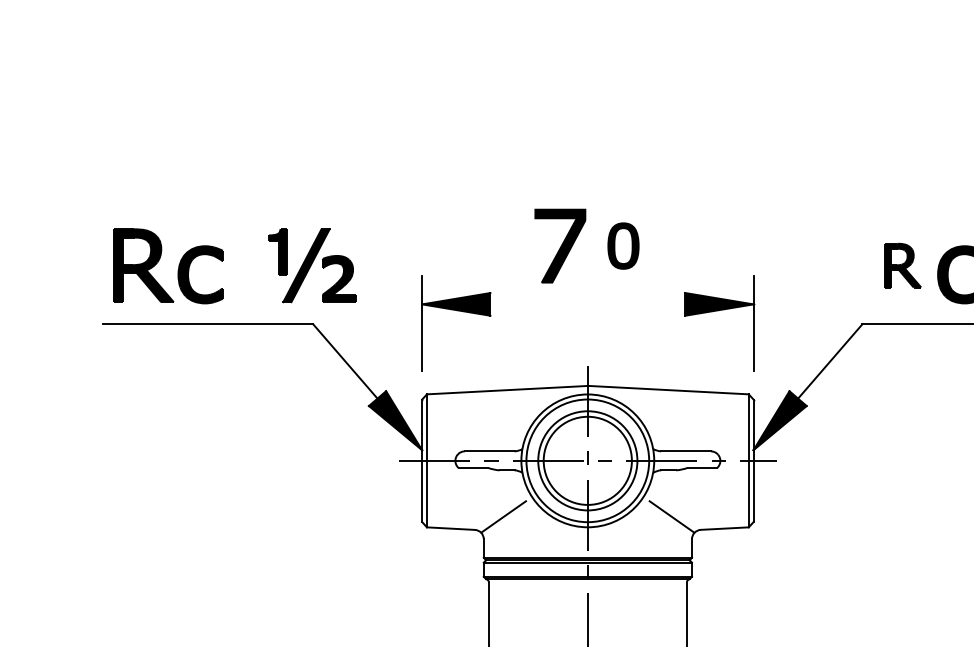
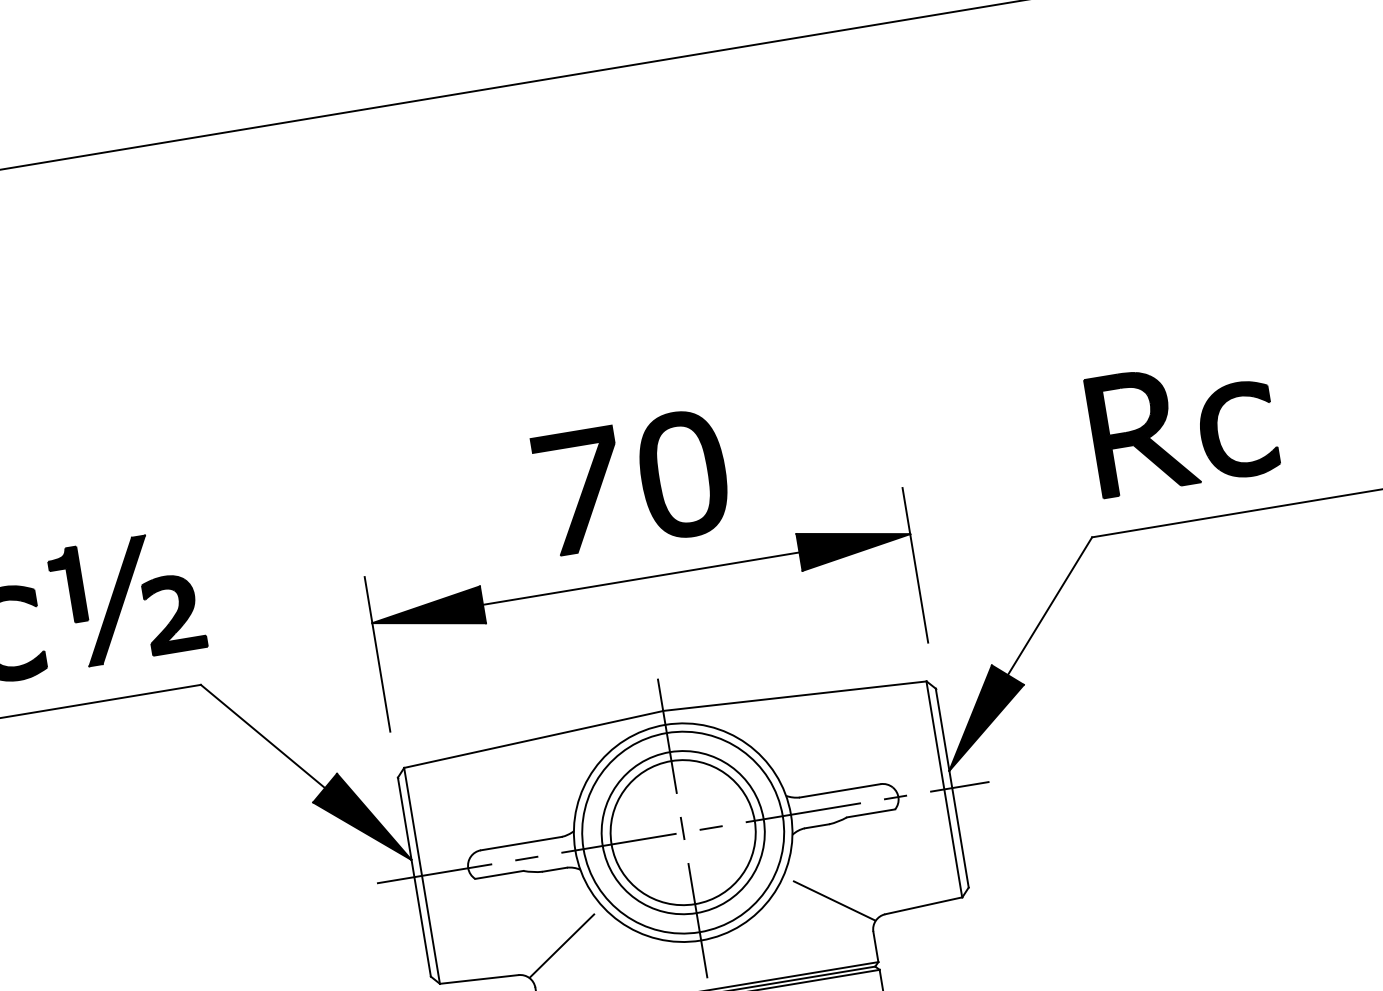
part: (623, 245) -> (683, 473), size x1.67
part: (312, 265) -> (126, 598), moved
part: (902, 265) -> (1141, 430), size x1.67
line: (587, 304) -> (640, 578), added

